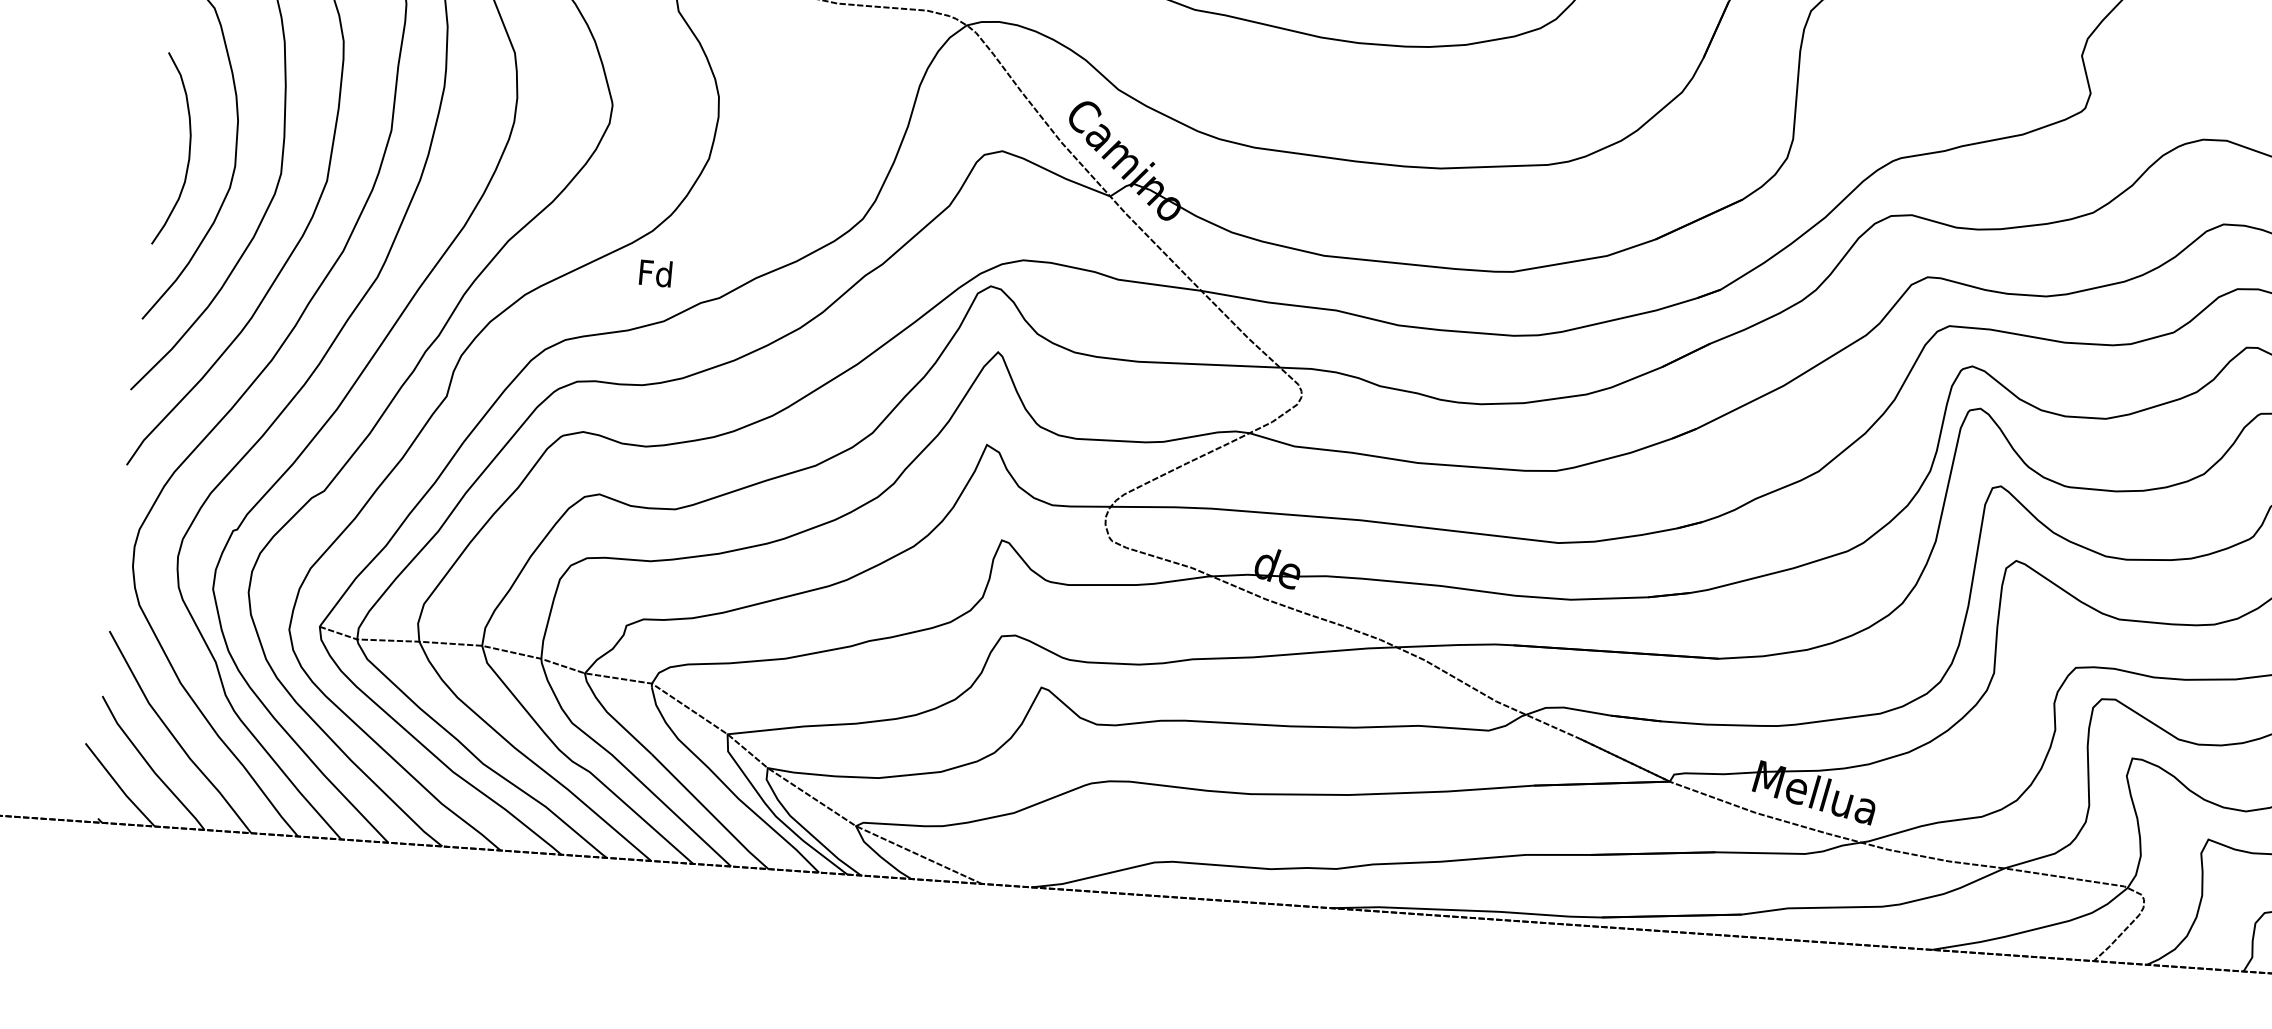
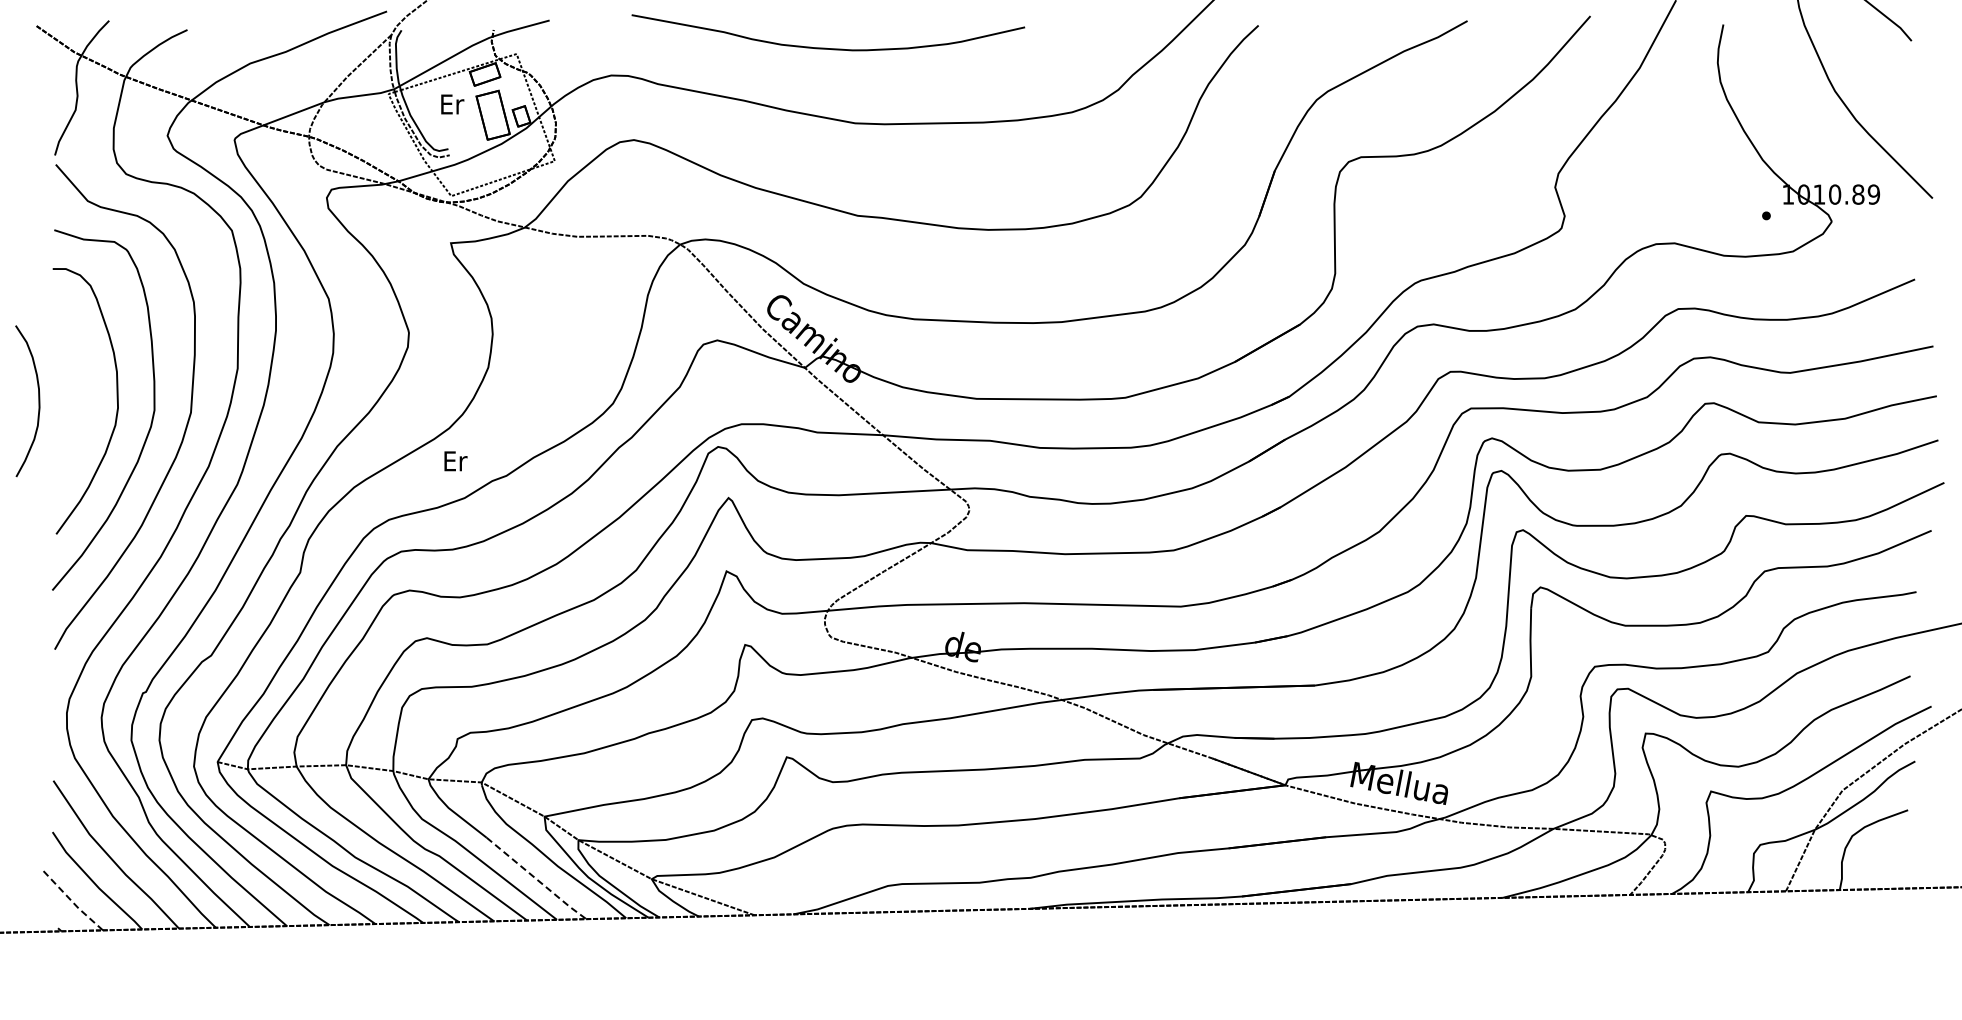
curve: (188, 150) -> (38, 400), moved
text: (655, 272) -> (454, 460), Fd -> Er
line: (118, 786) -> (71, 901), solid -> dashed
line: (711, 813) -> (537, 879), solid -> dashed

